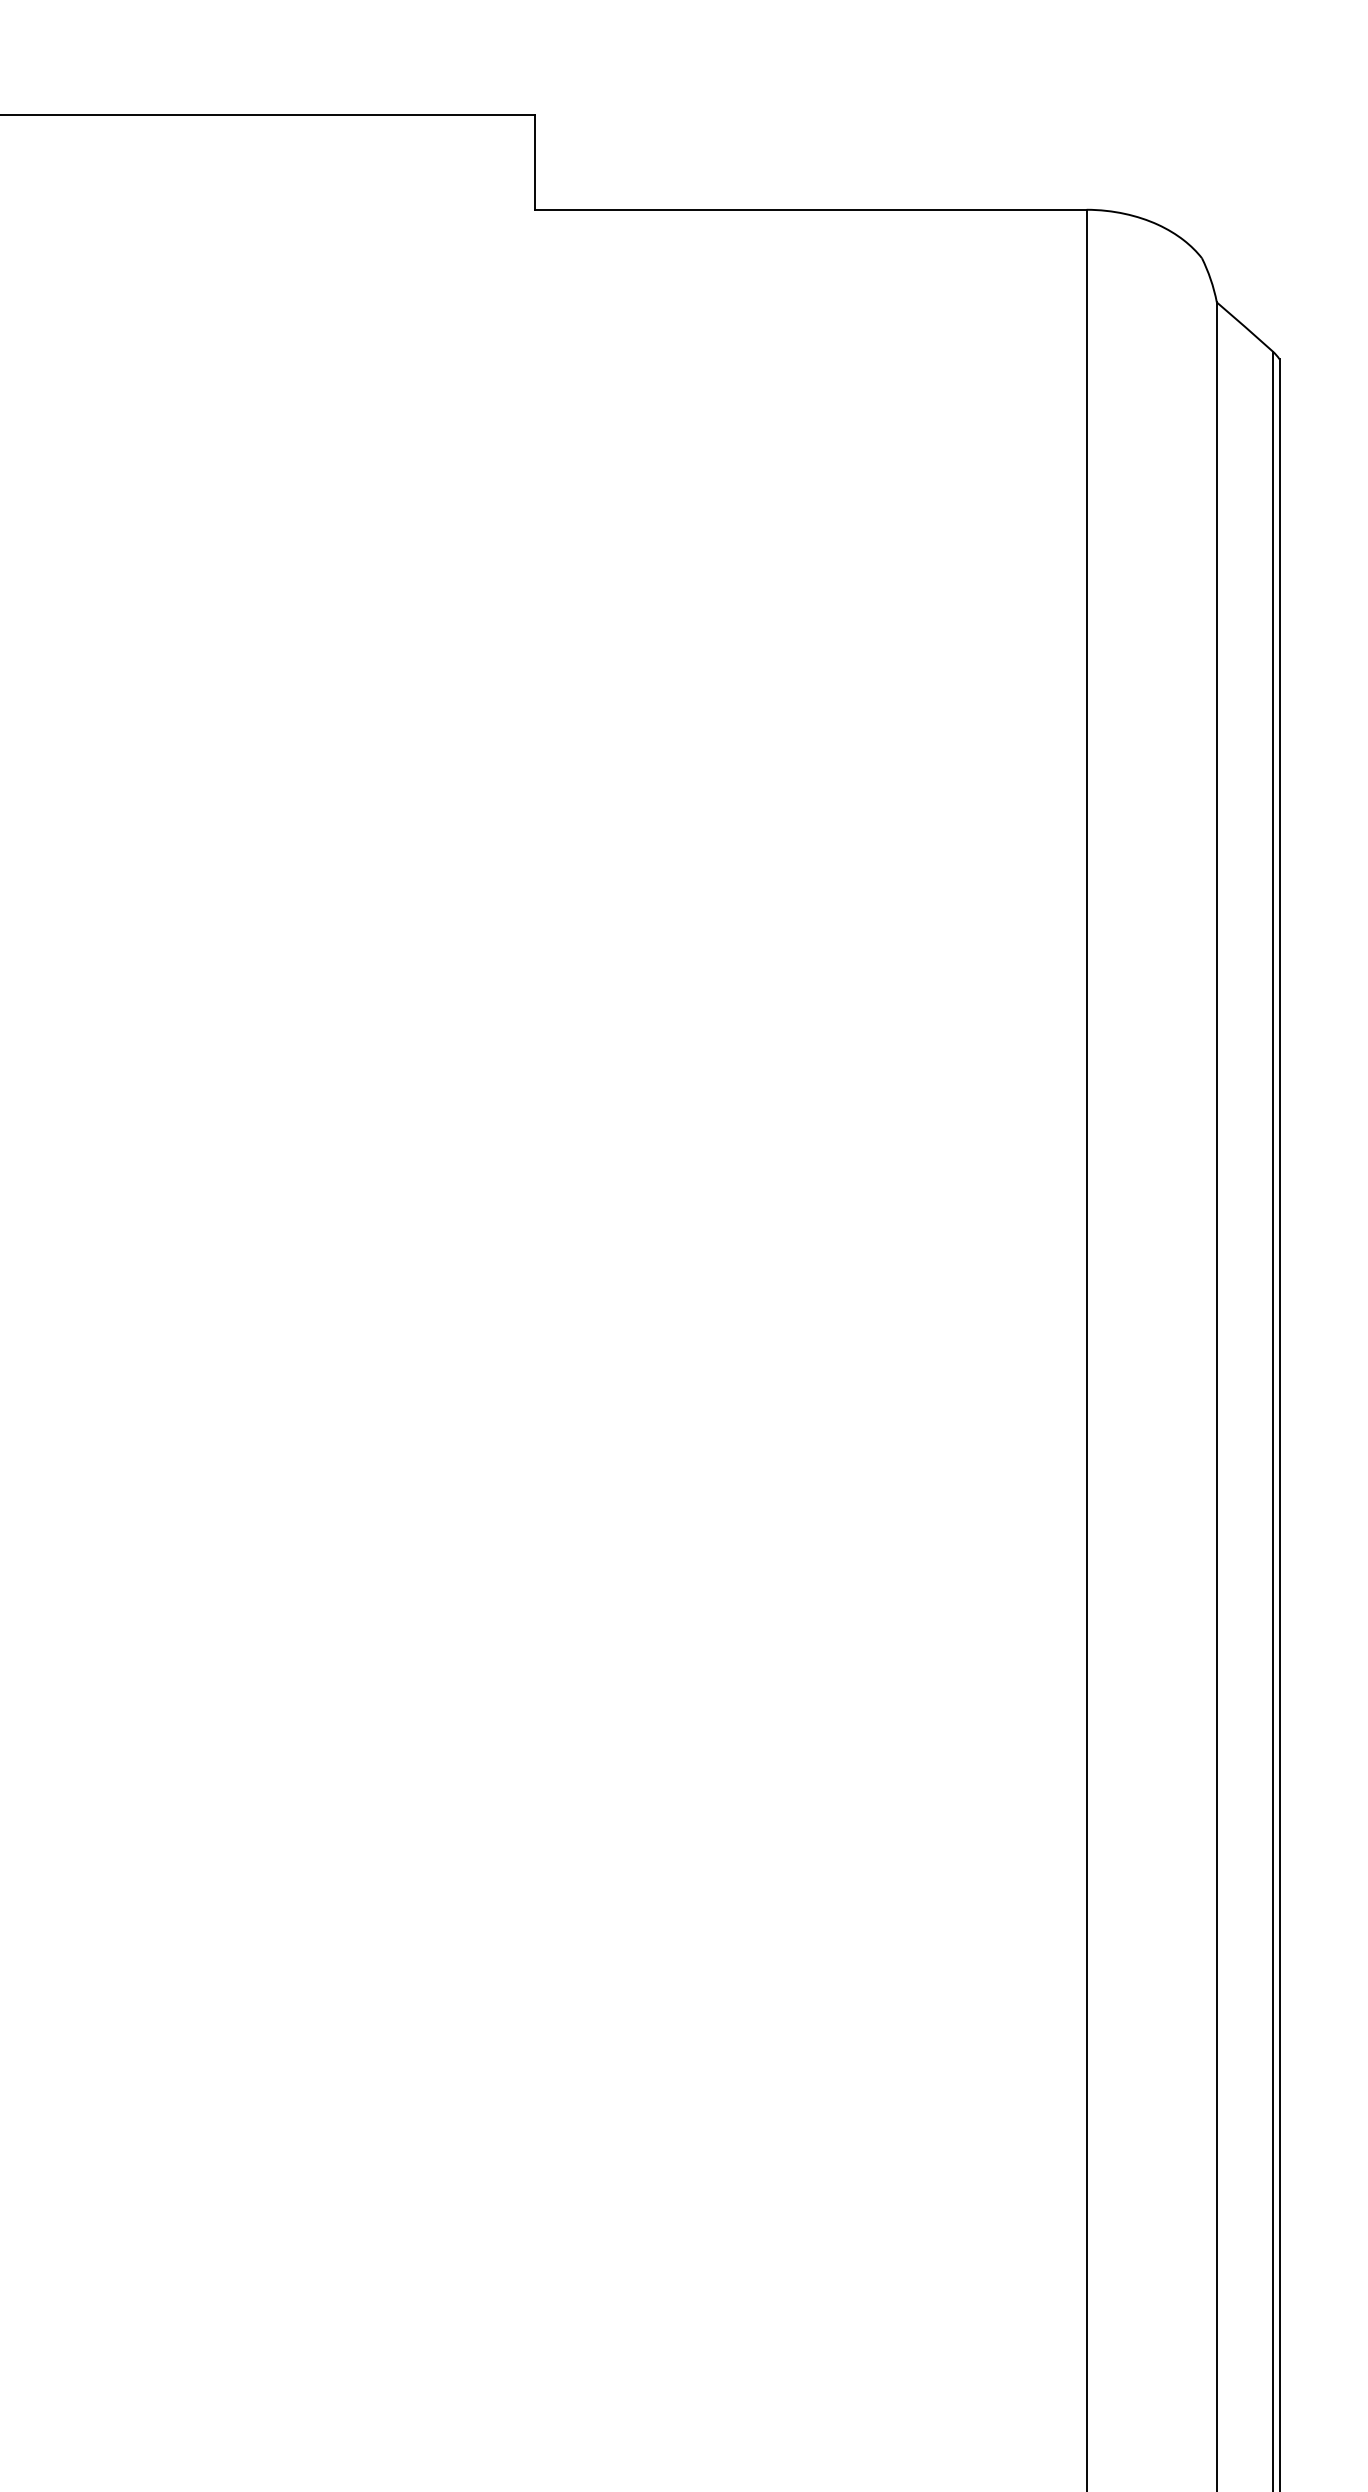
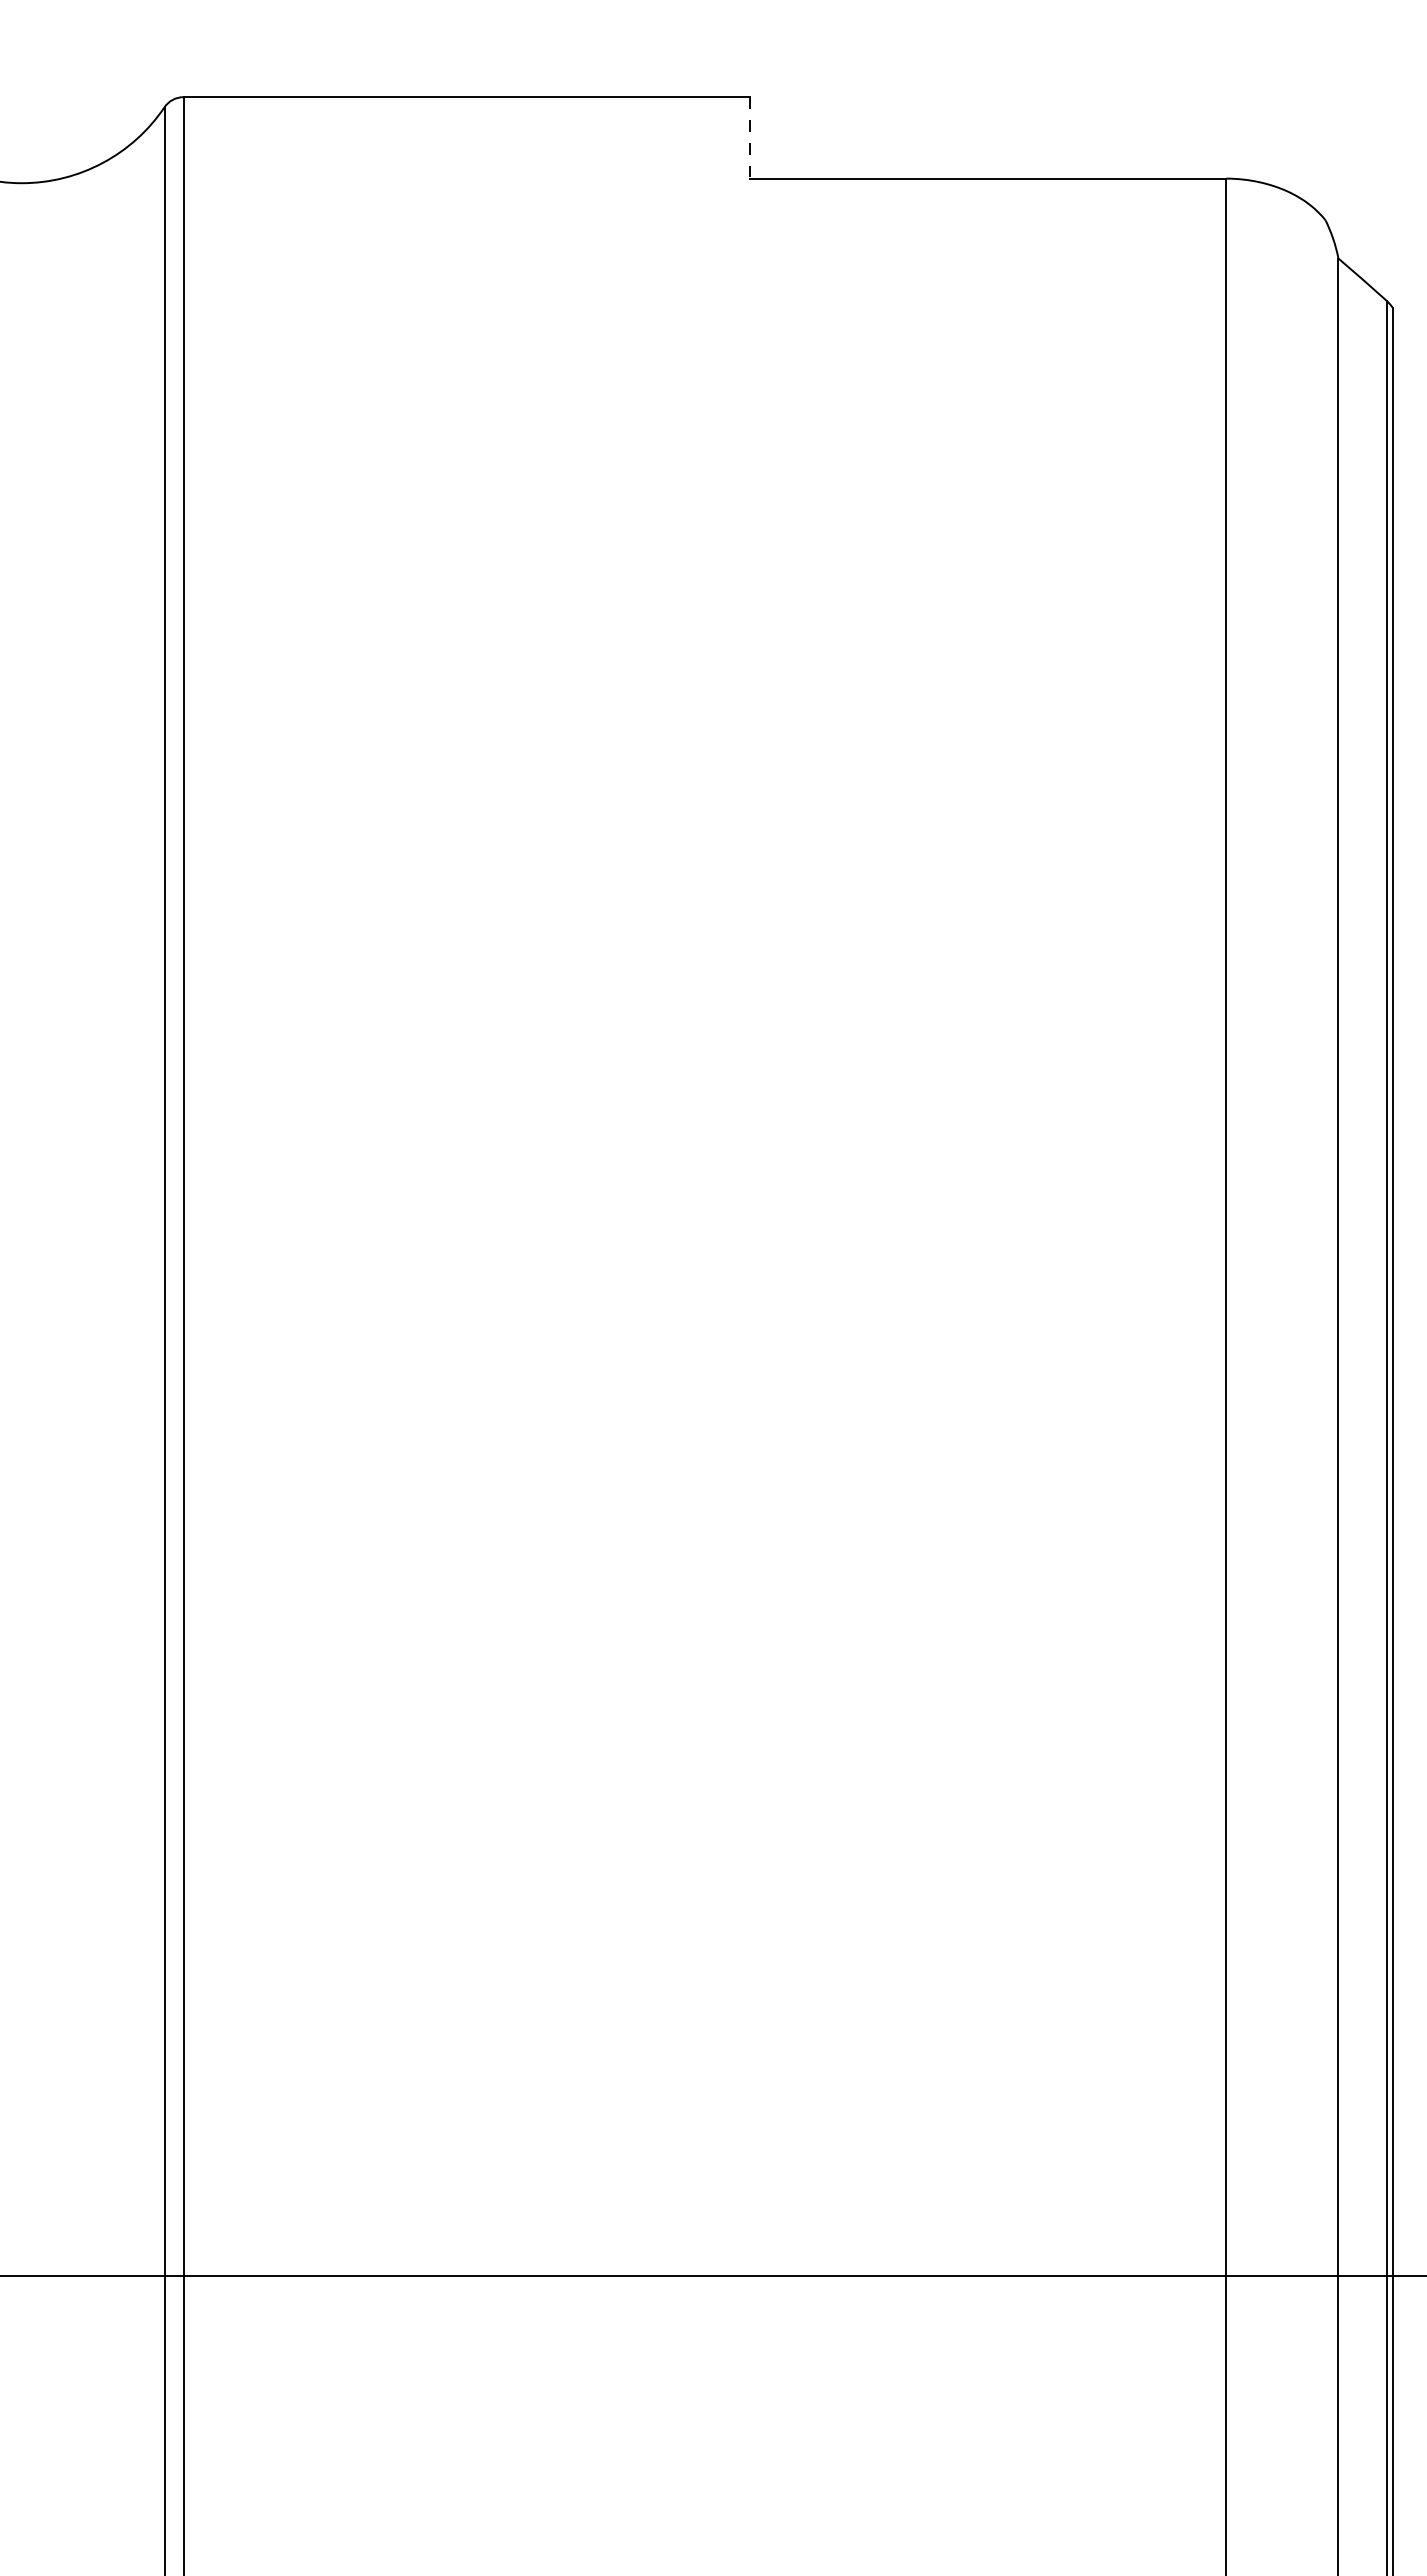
line: (535, 162) -> (750, 137), solid -> dashed

